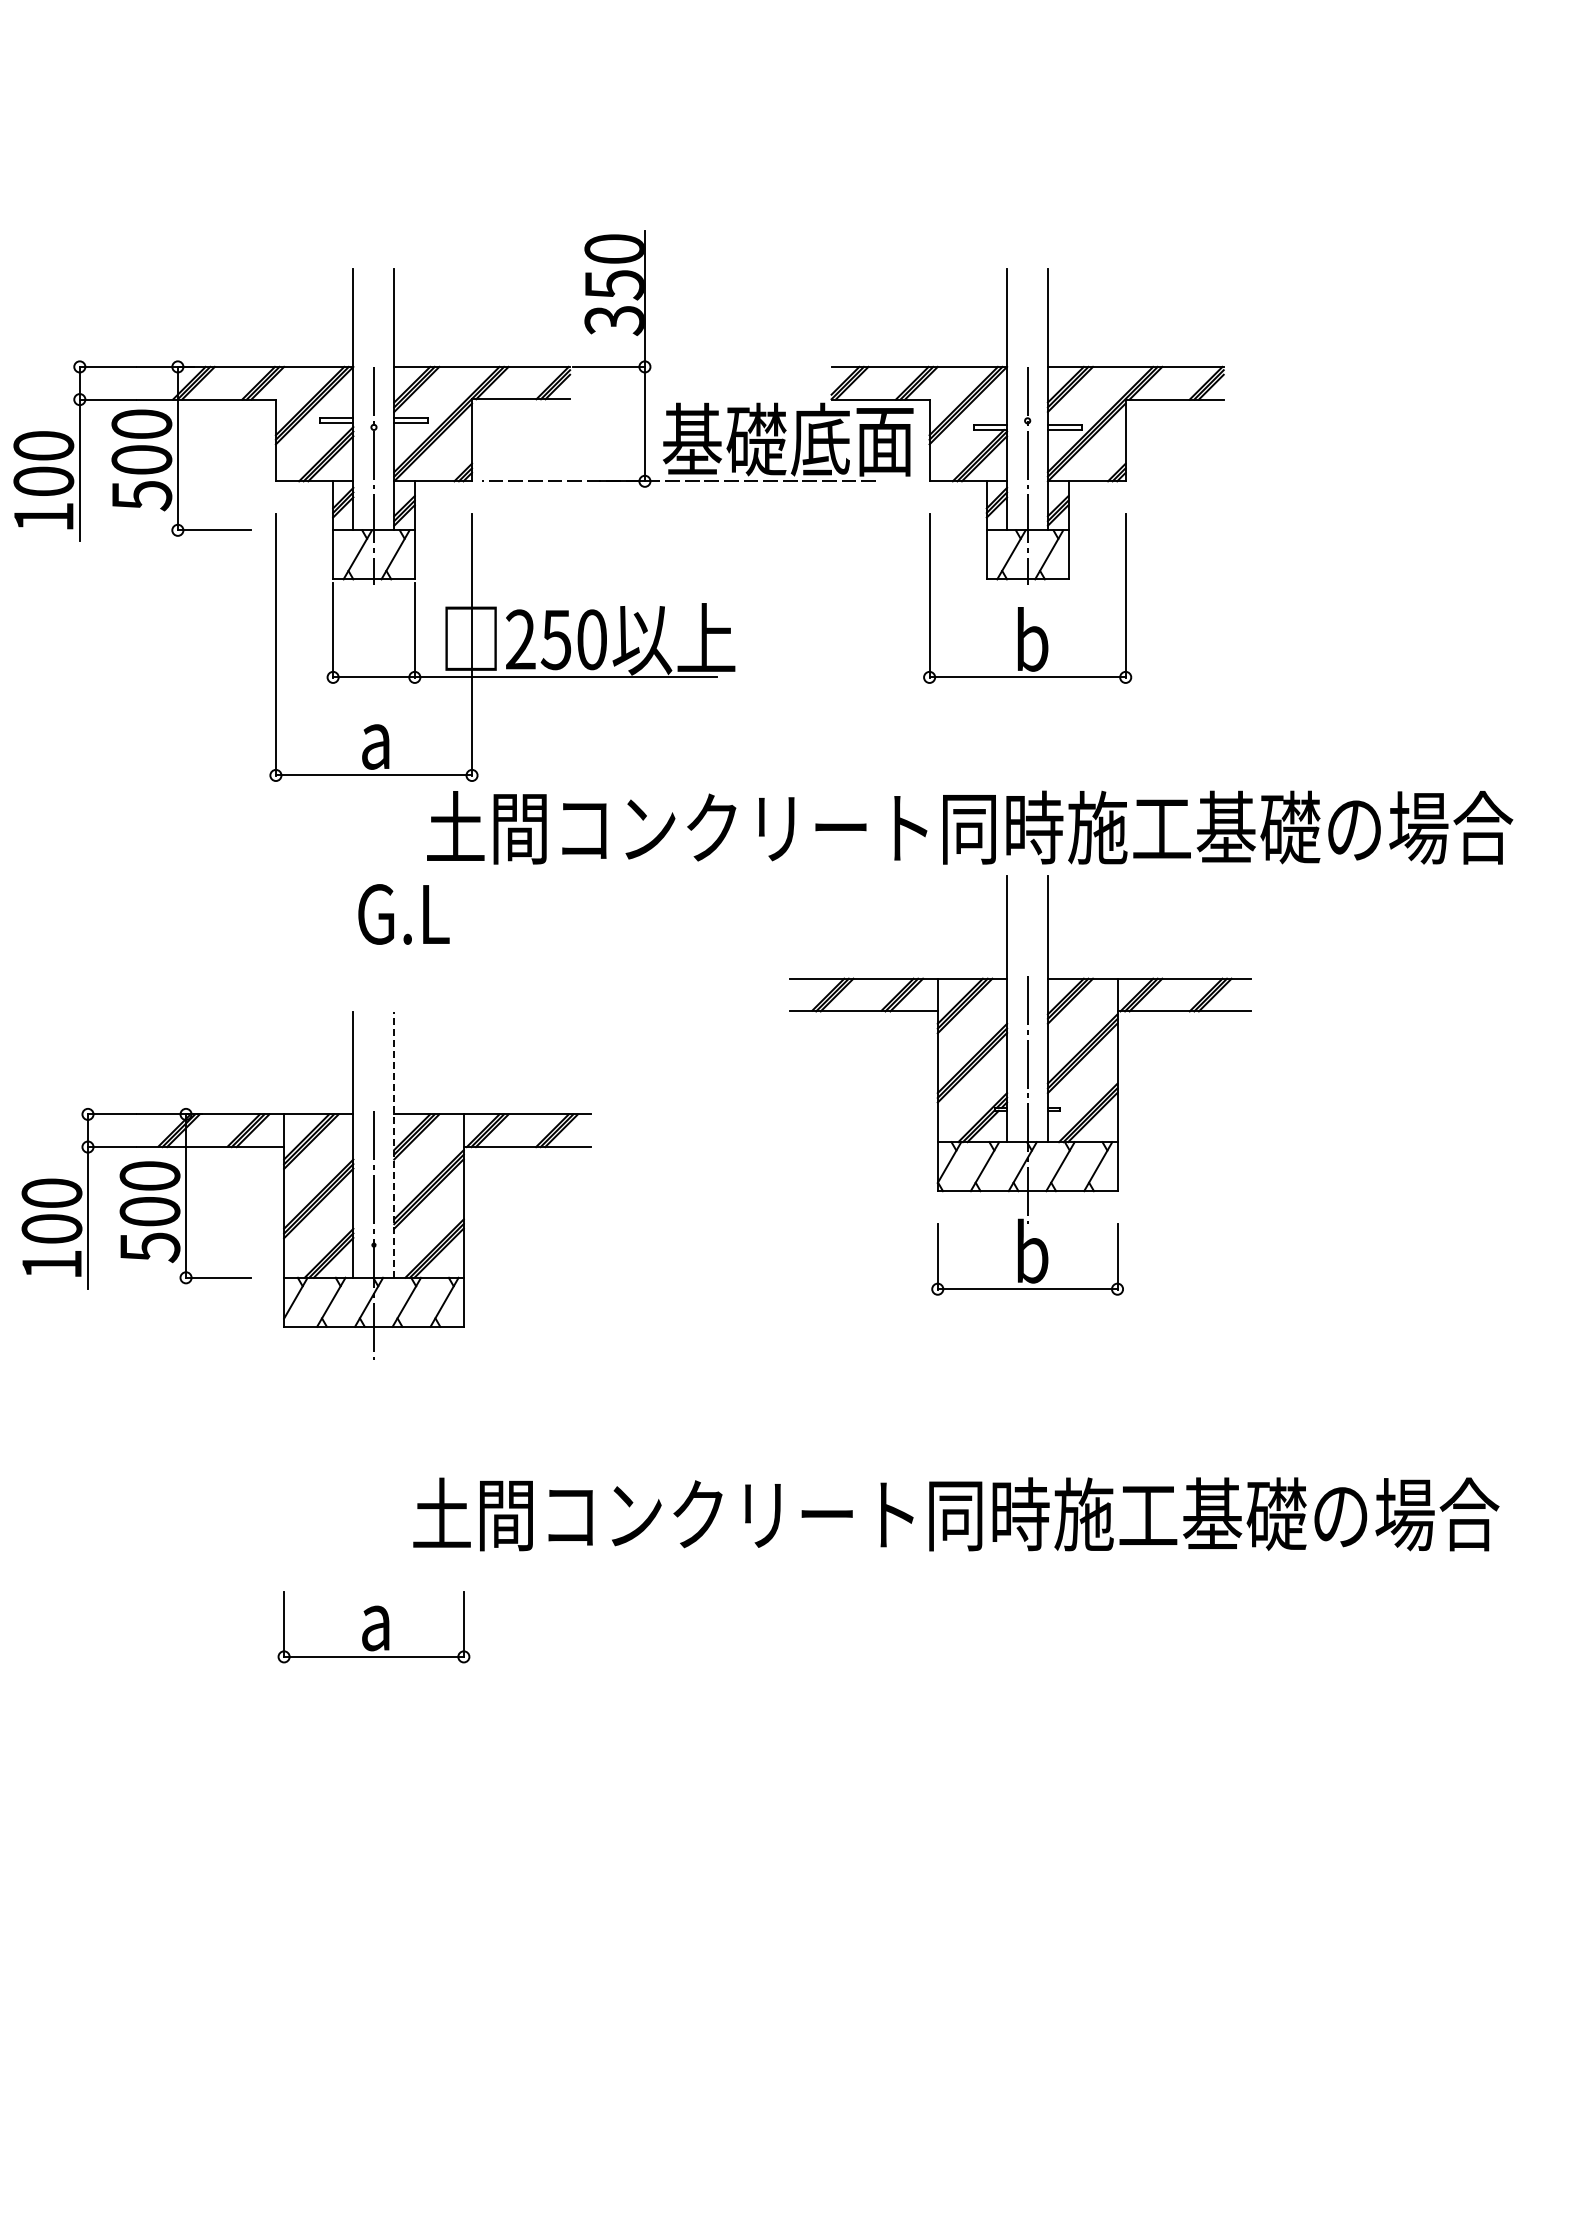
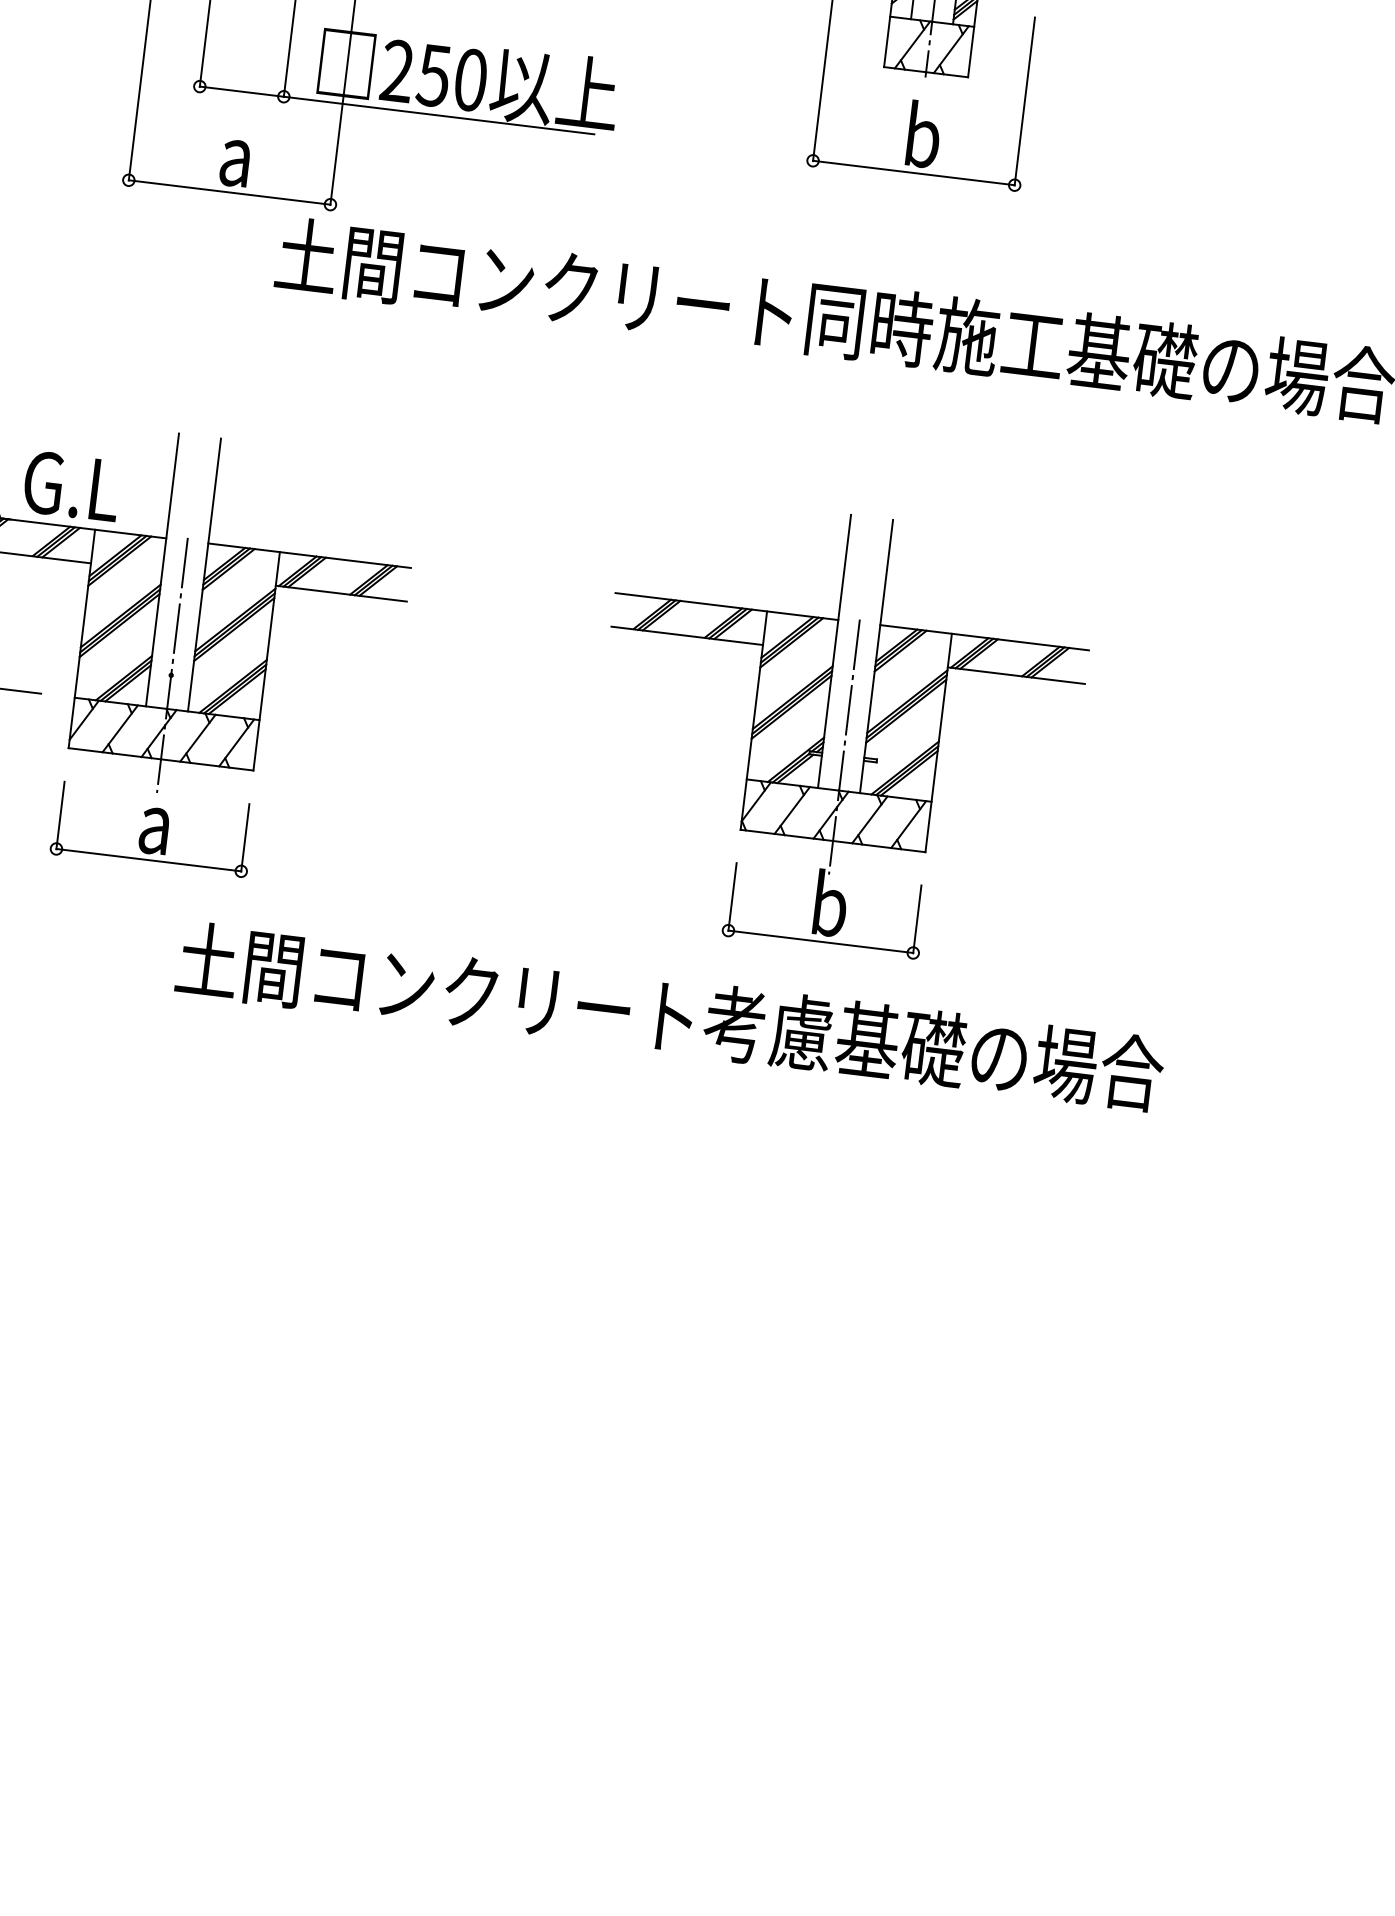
text: (403, 914) -> (71, 486), moved
part: (1027, 1085) -> (846, 732), moved
line: (394, 1145) -> (204, 575), dashed -> solid
text: (1212, 1514) -> (999, 1056), 土間コンクリート同時施工基礎の場合 -> 土間コンクリート考慮基礎の場合
part: (373, 1627) -> (152, 829), moved

